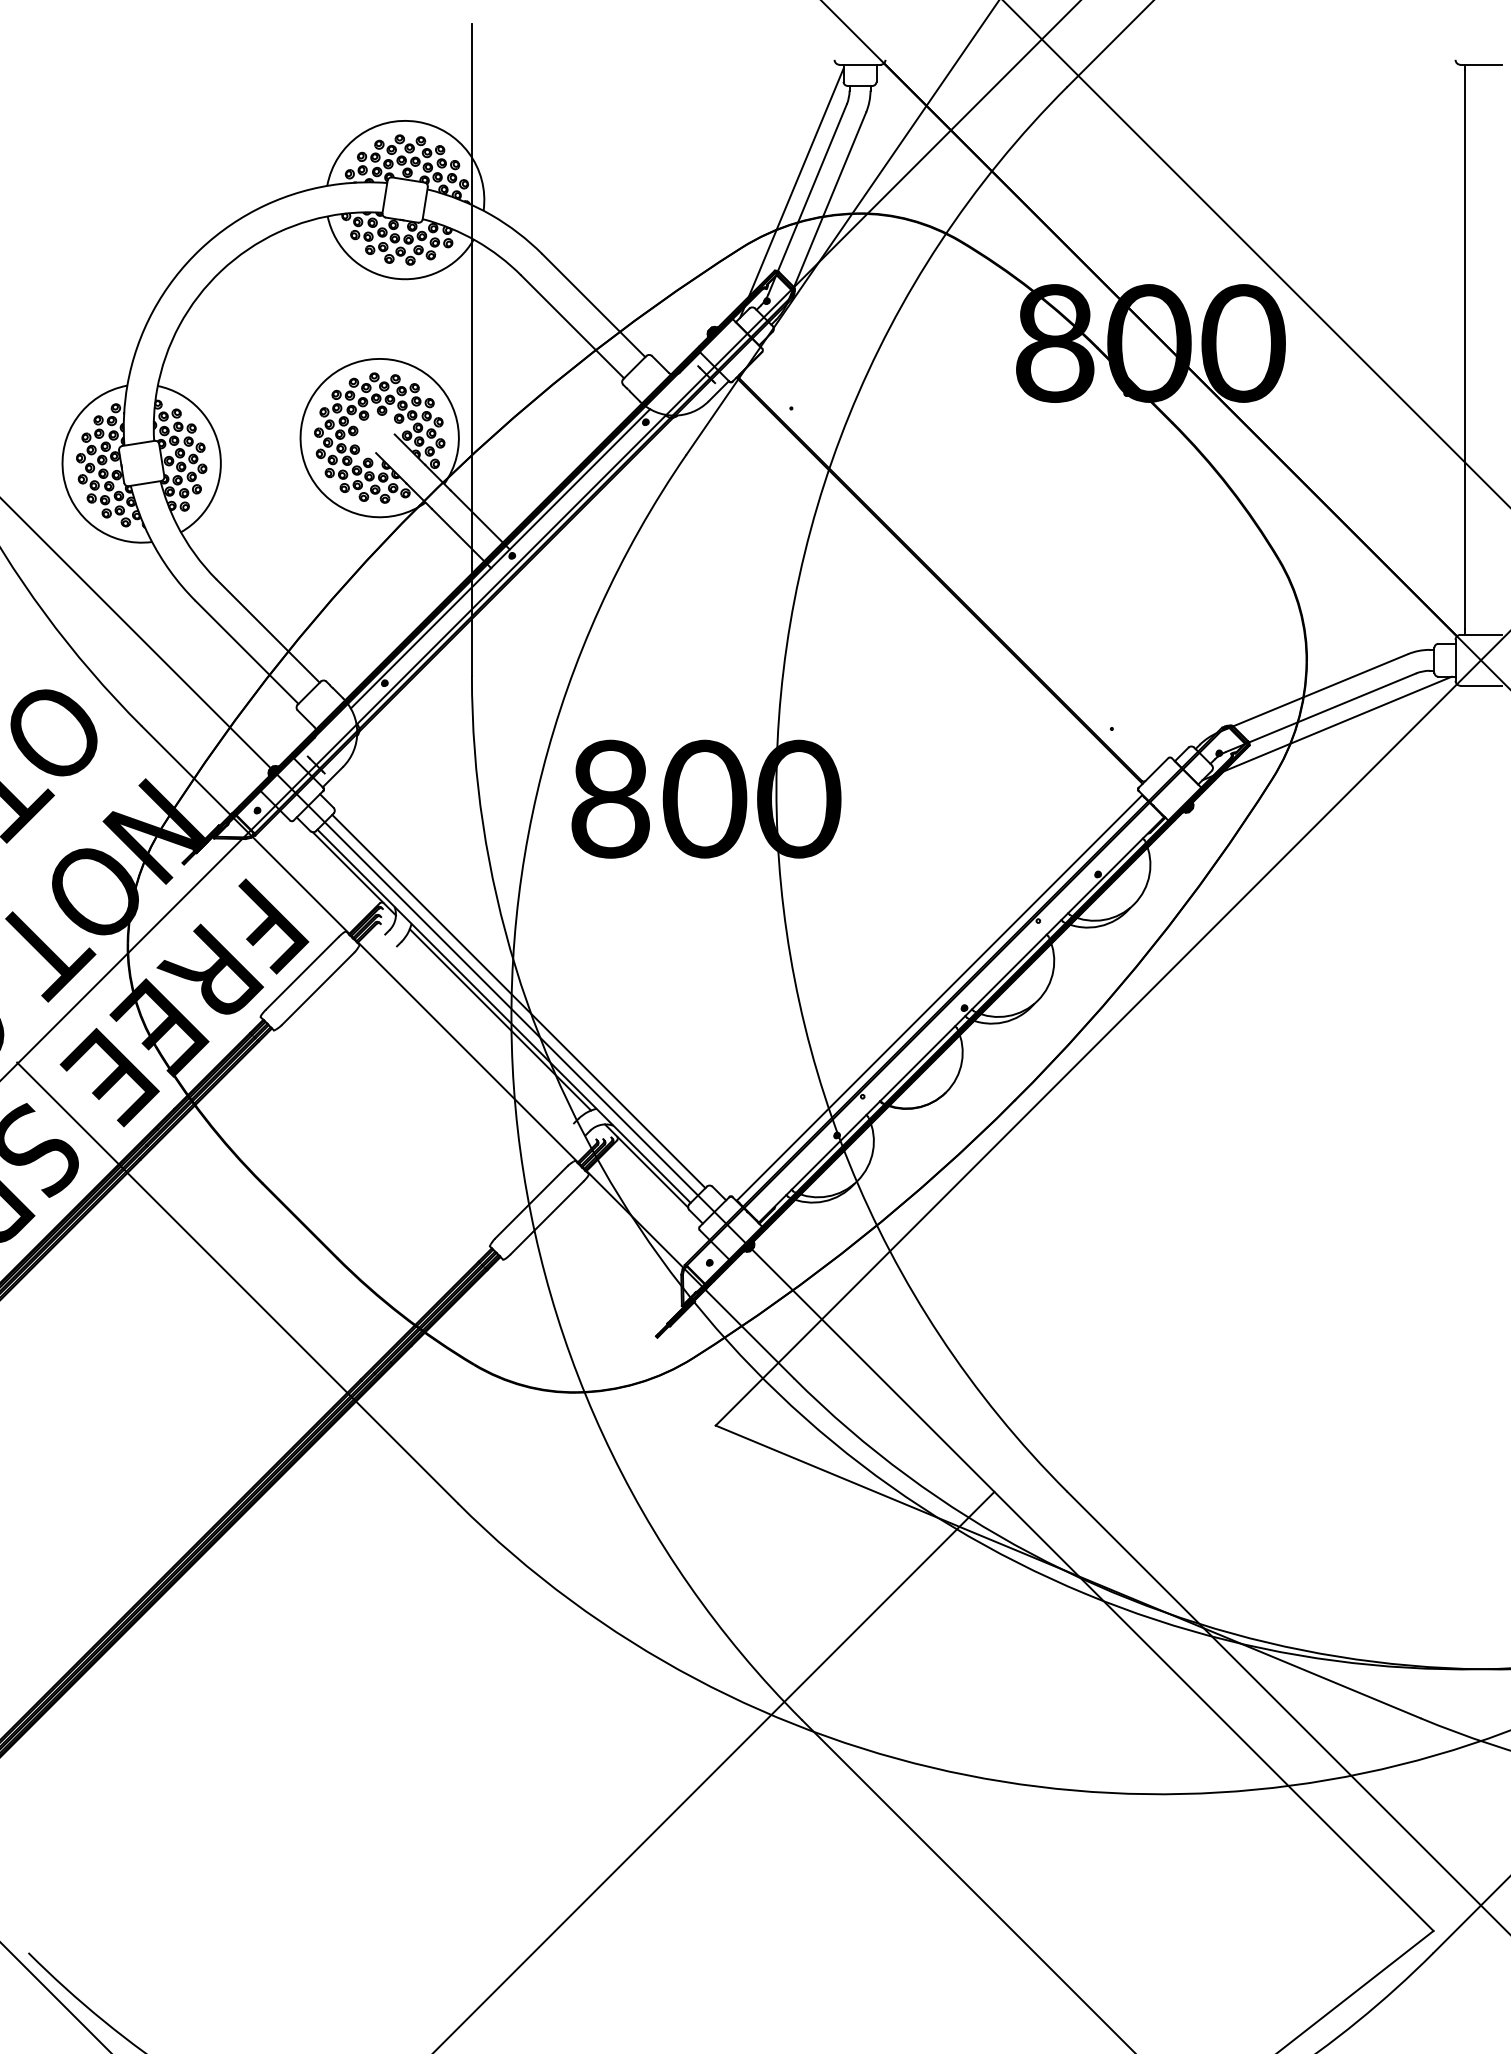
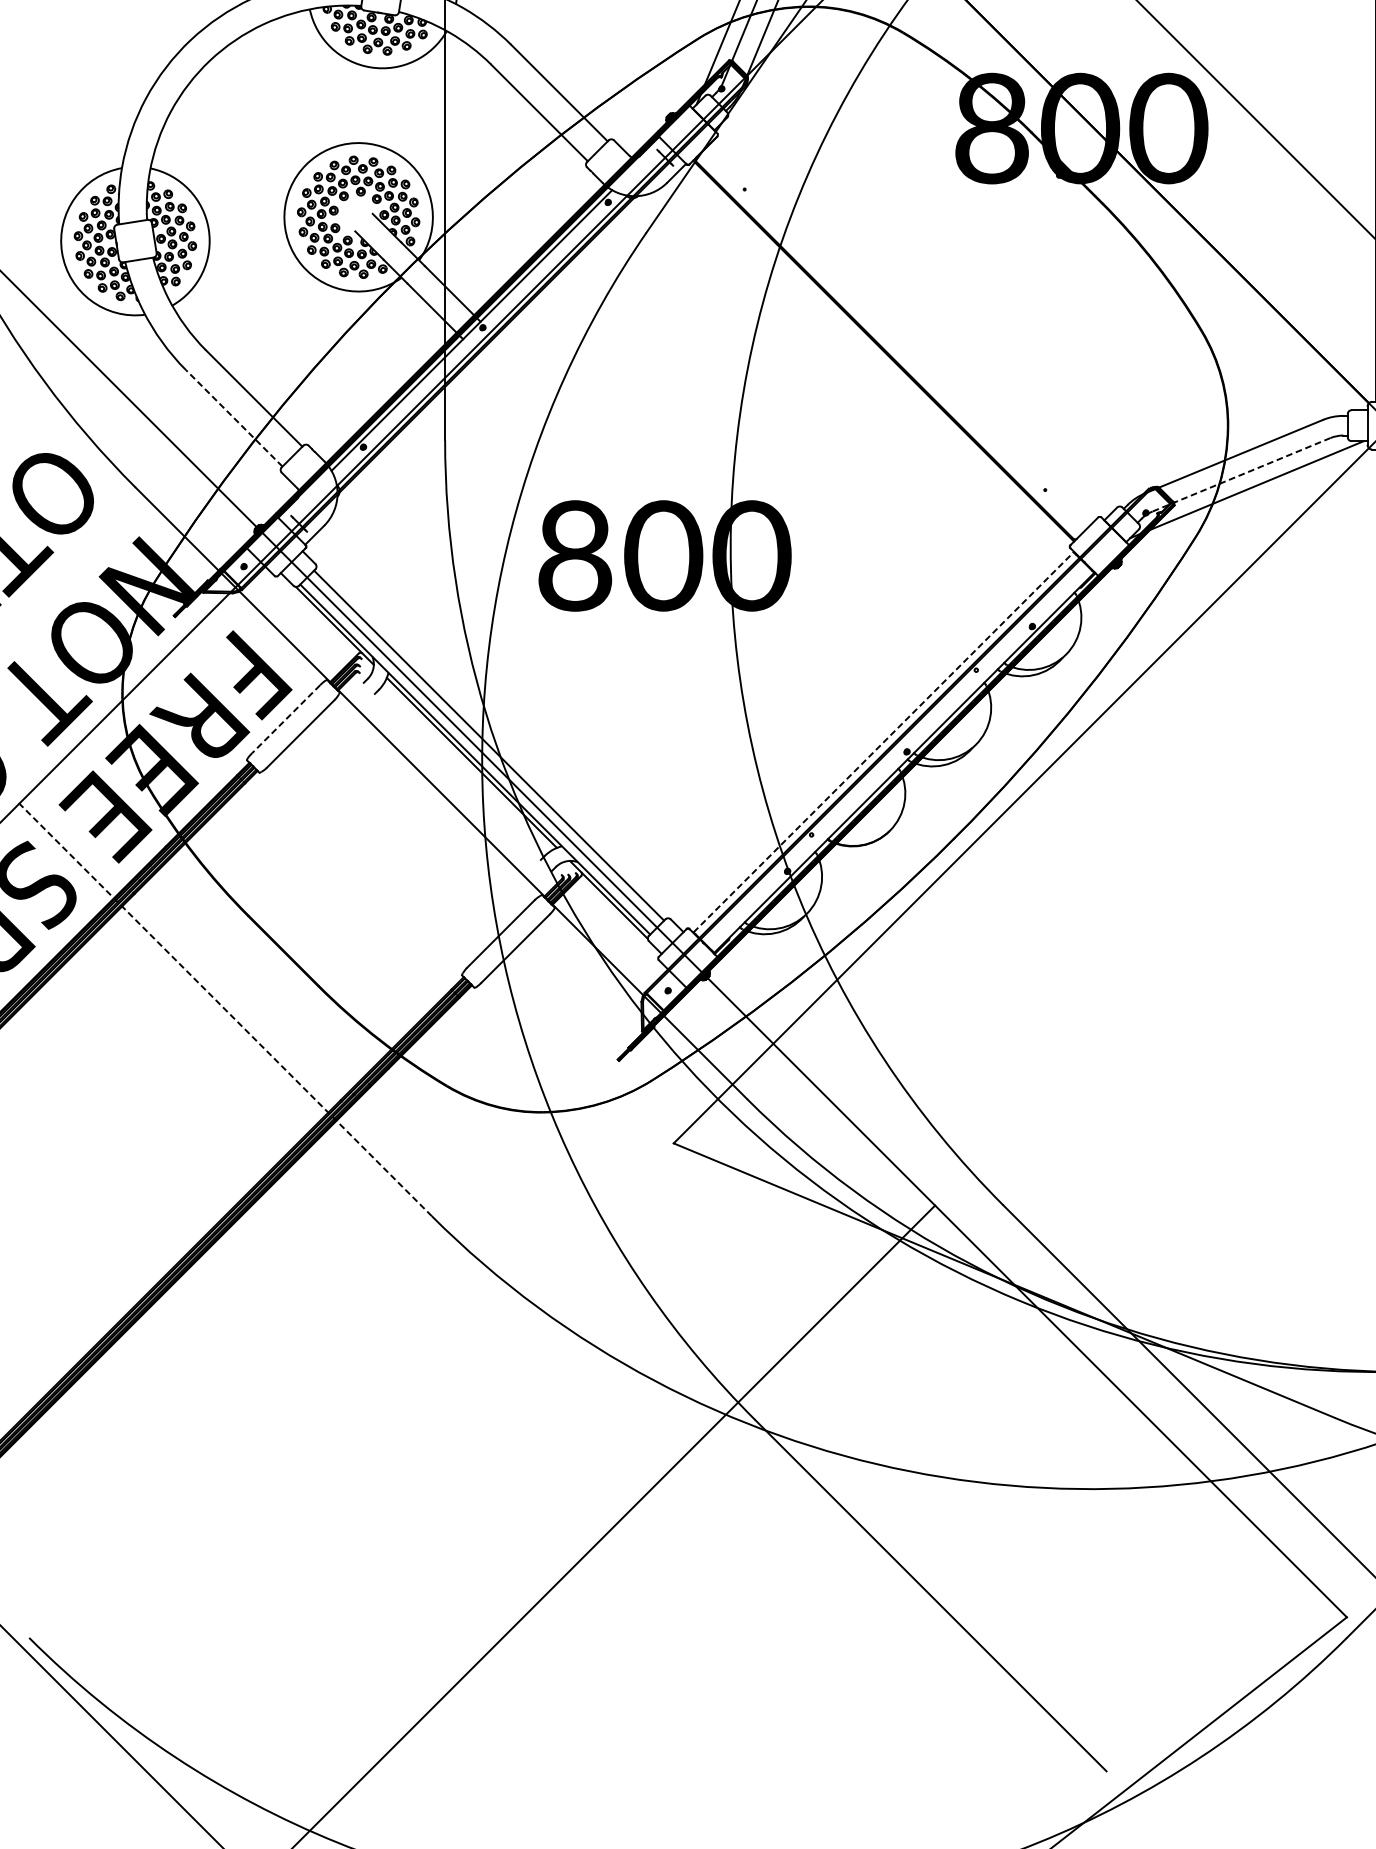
line: (247, 652) -> (234, 418), solid -> dashed
line: (1321, 712) -> (1241, 474), solid -> dashed
line: (302, 973) -> (286, 719), solid -> dashed
line: (939, 997) -> (883, 741), solid -> dashed
line: (237, 1282) -> (225, 1009), solid -> dashed

